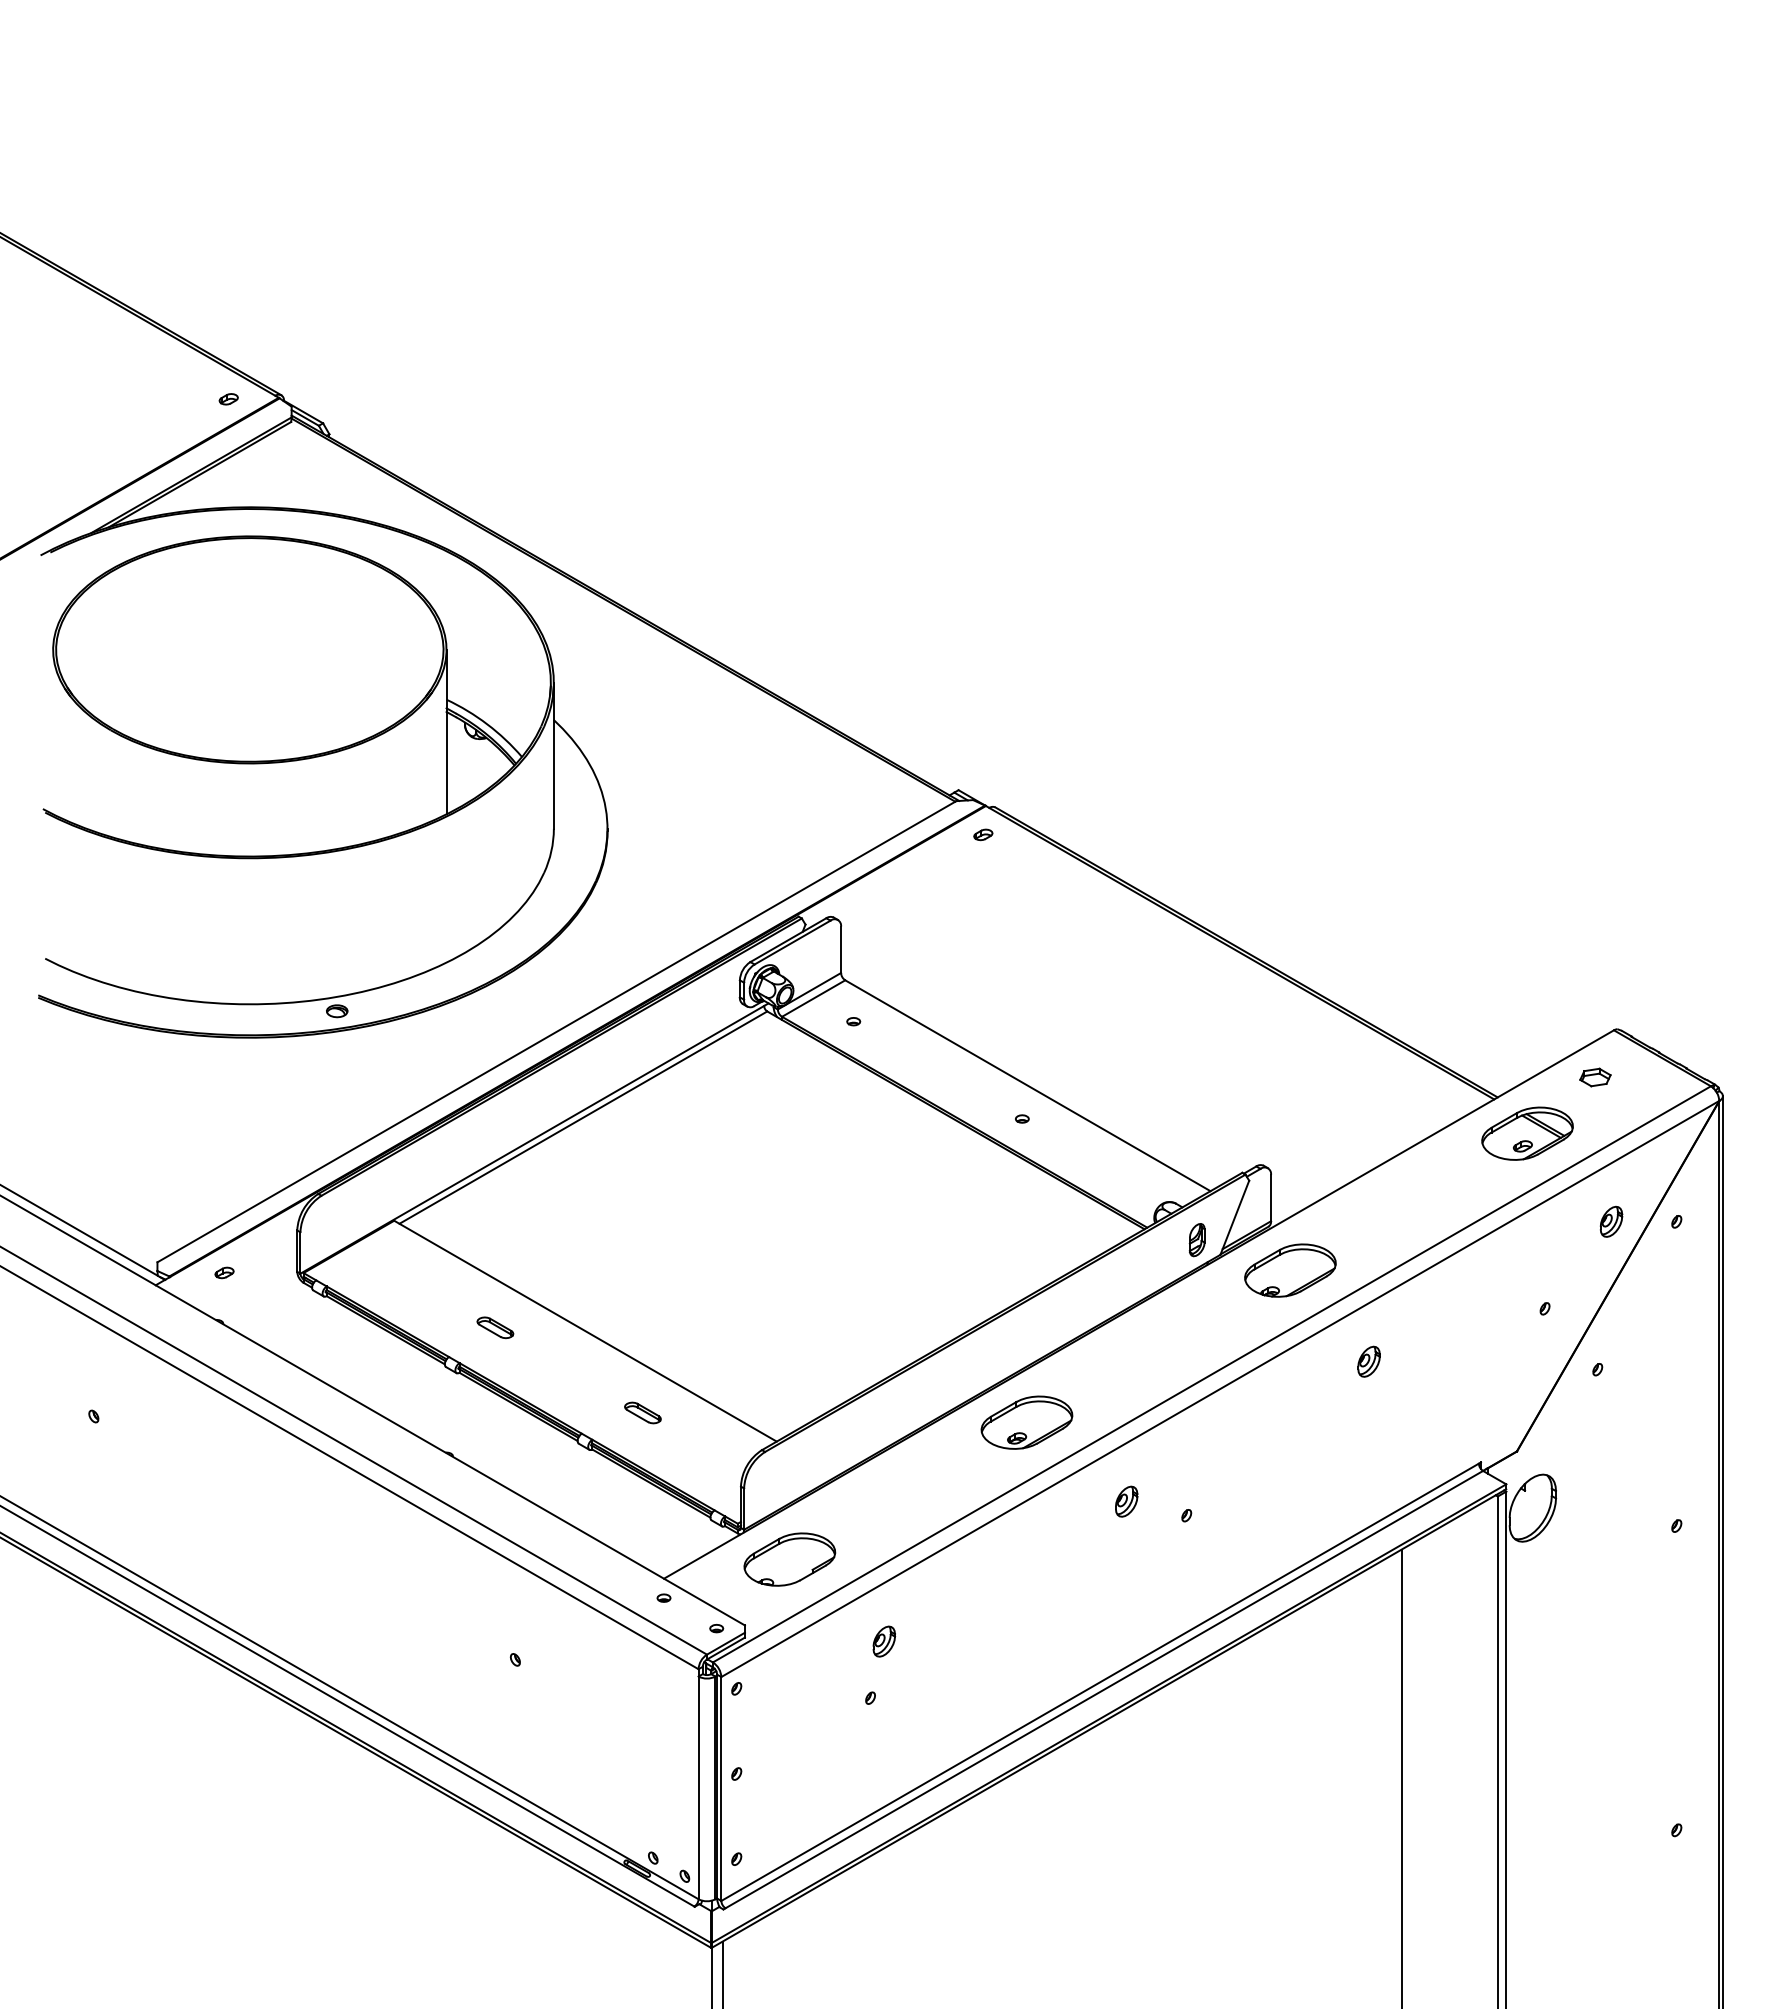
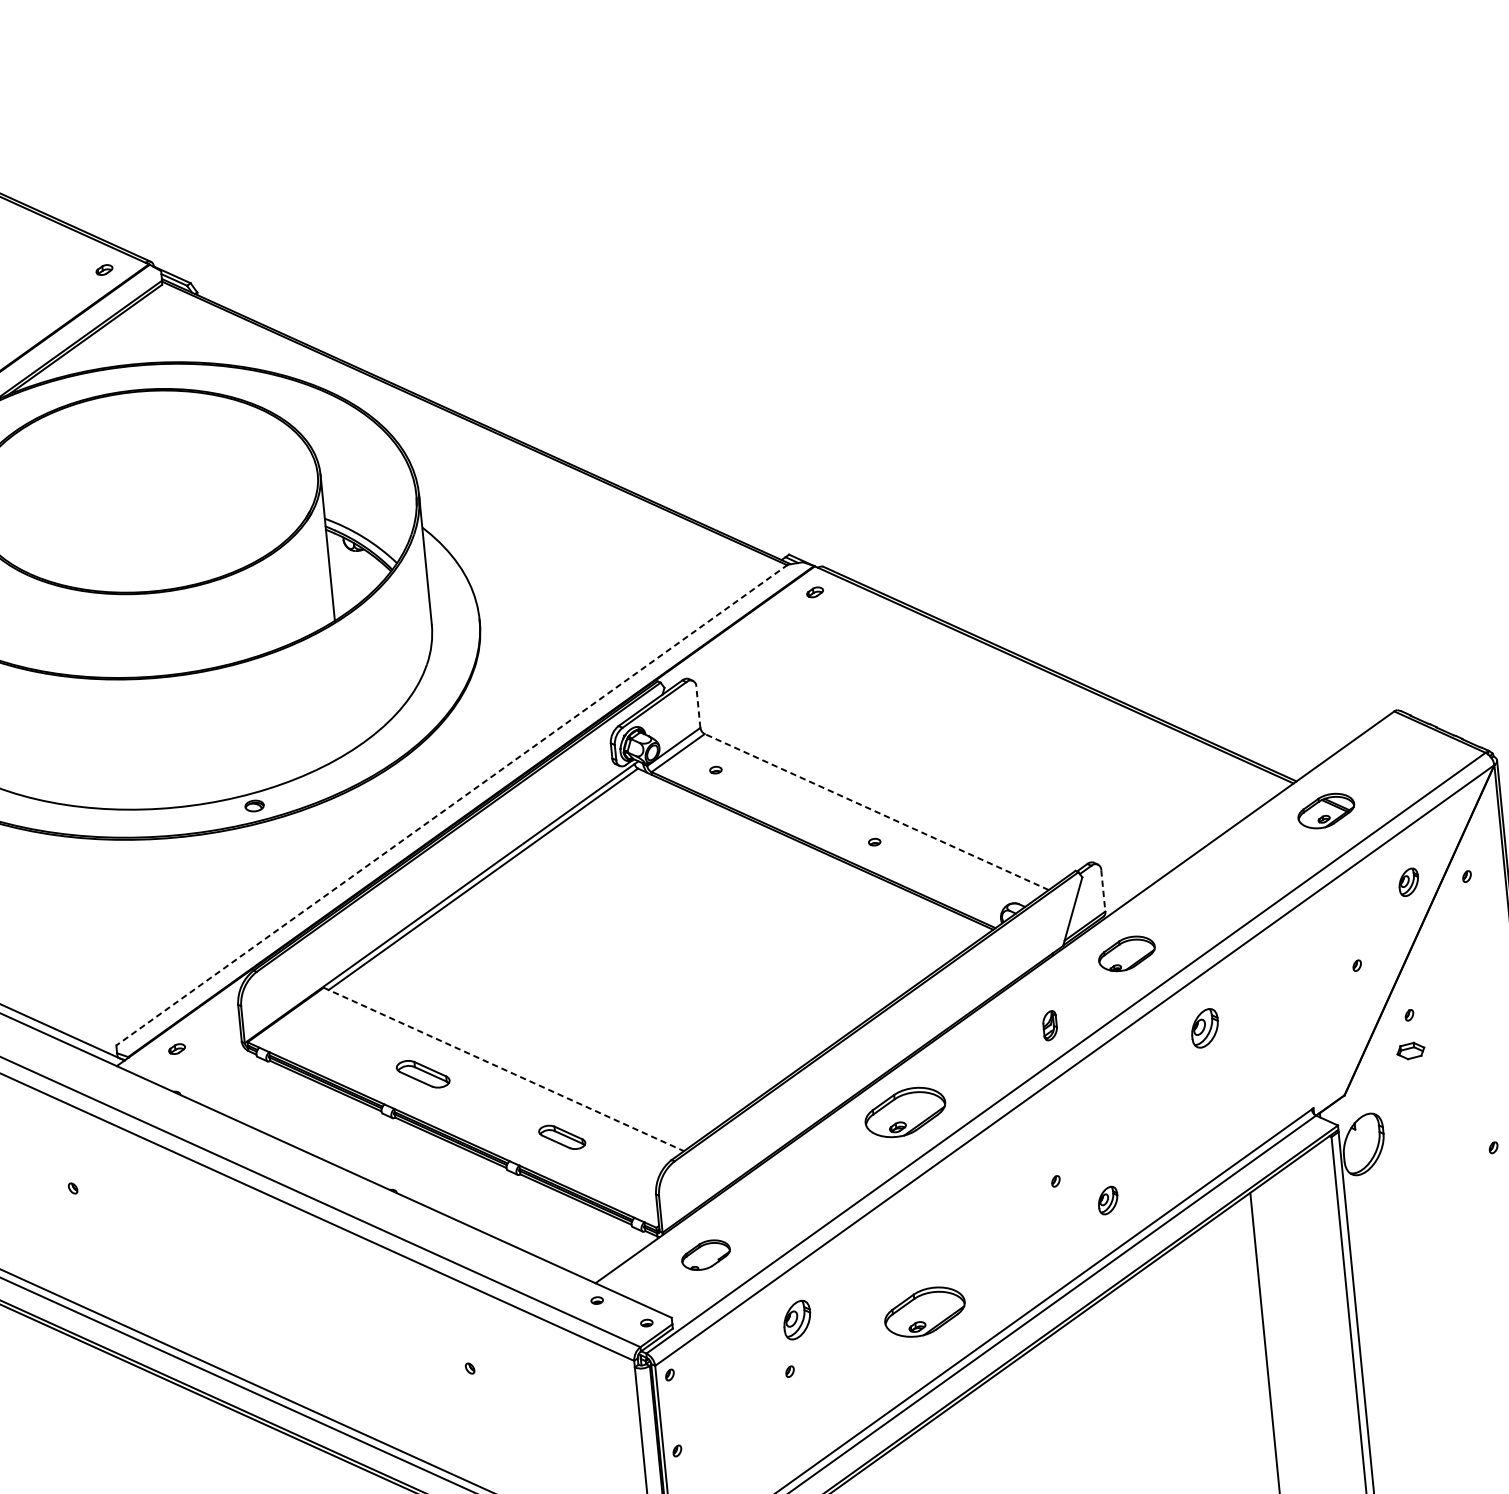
line: (841, 949) -> (698, 706), solid -> dashed
line: (556, 1031) -> (451, 804), solid -> dashed
part: (1595, 1077) -> (1410, 1051), moved
line: (1027, 1085) -> (876, 811), solid -> dashed
part: (1527, 1133) -> (1326, 810), size x0.7
line: (1271, 1198) -> (1103, 891), solid -> dashed
part: (1196, 1240) -> (1049, 1026), moved
part: (1290, 1270) -> (1126, 953), size x0.7
part: (495, 1327) -> (423, 1074), size x1.6
line: (585, 1331) -> (503, 1069), solid -> dashed
part: (1368, 1361) -> (1204, 1028), size x1.4
part: (642, 1412) -> (561, 1136), size x1.4
part: (1126, 1501) -> (1107, 1200), moved
part: (789, 1559) -> (705, 1255), size x0.6
part: (884, 1641) -> (797, 1319), size x1.4
part: (1026, 1646) -> (924, 1311), added

